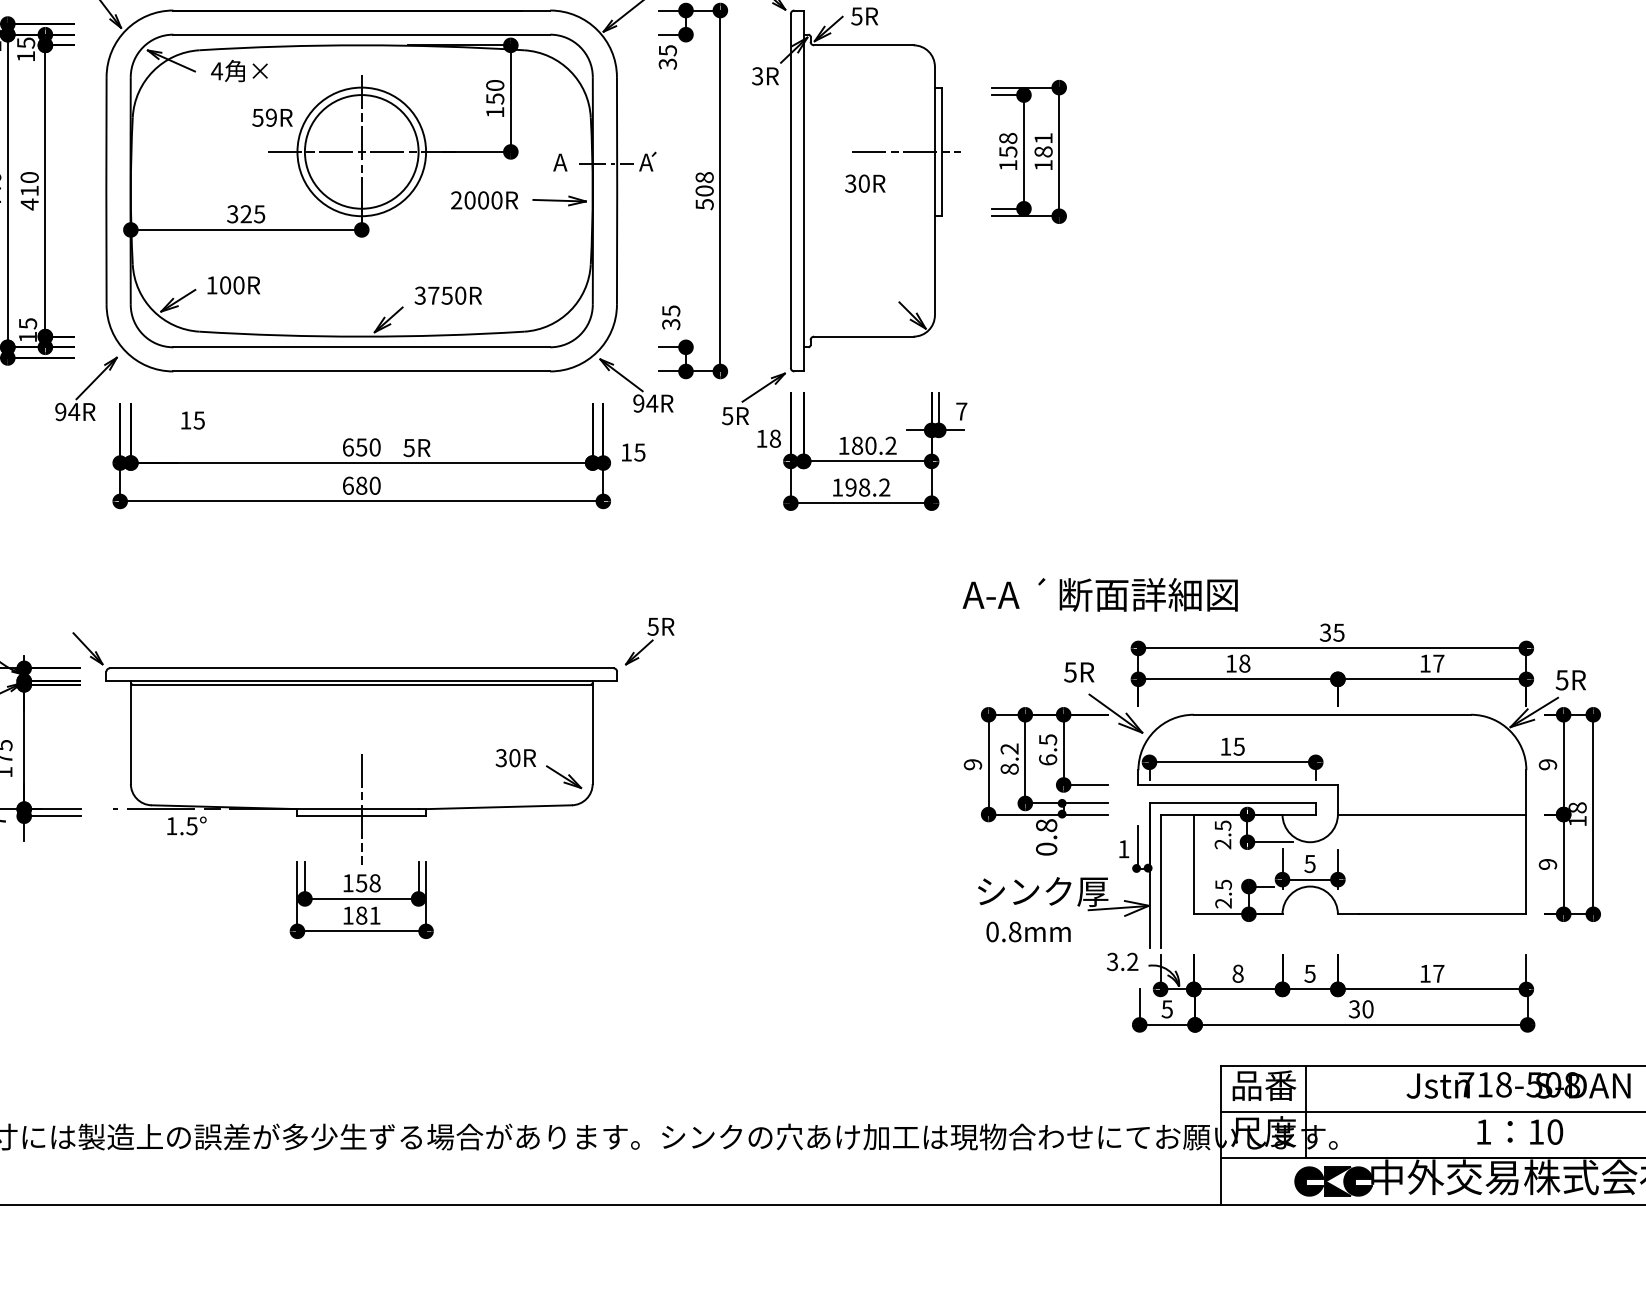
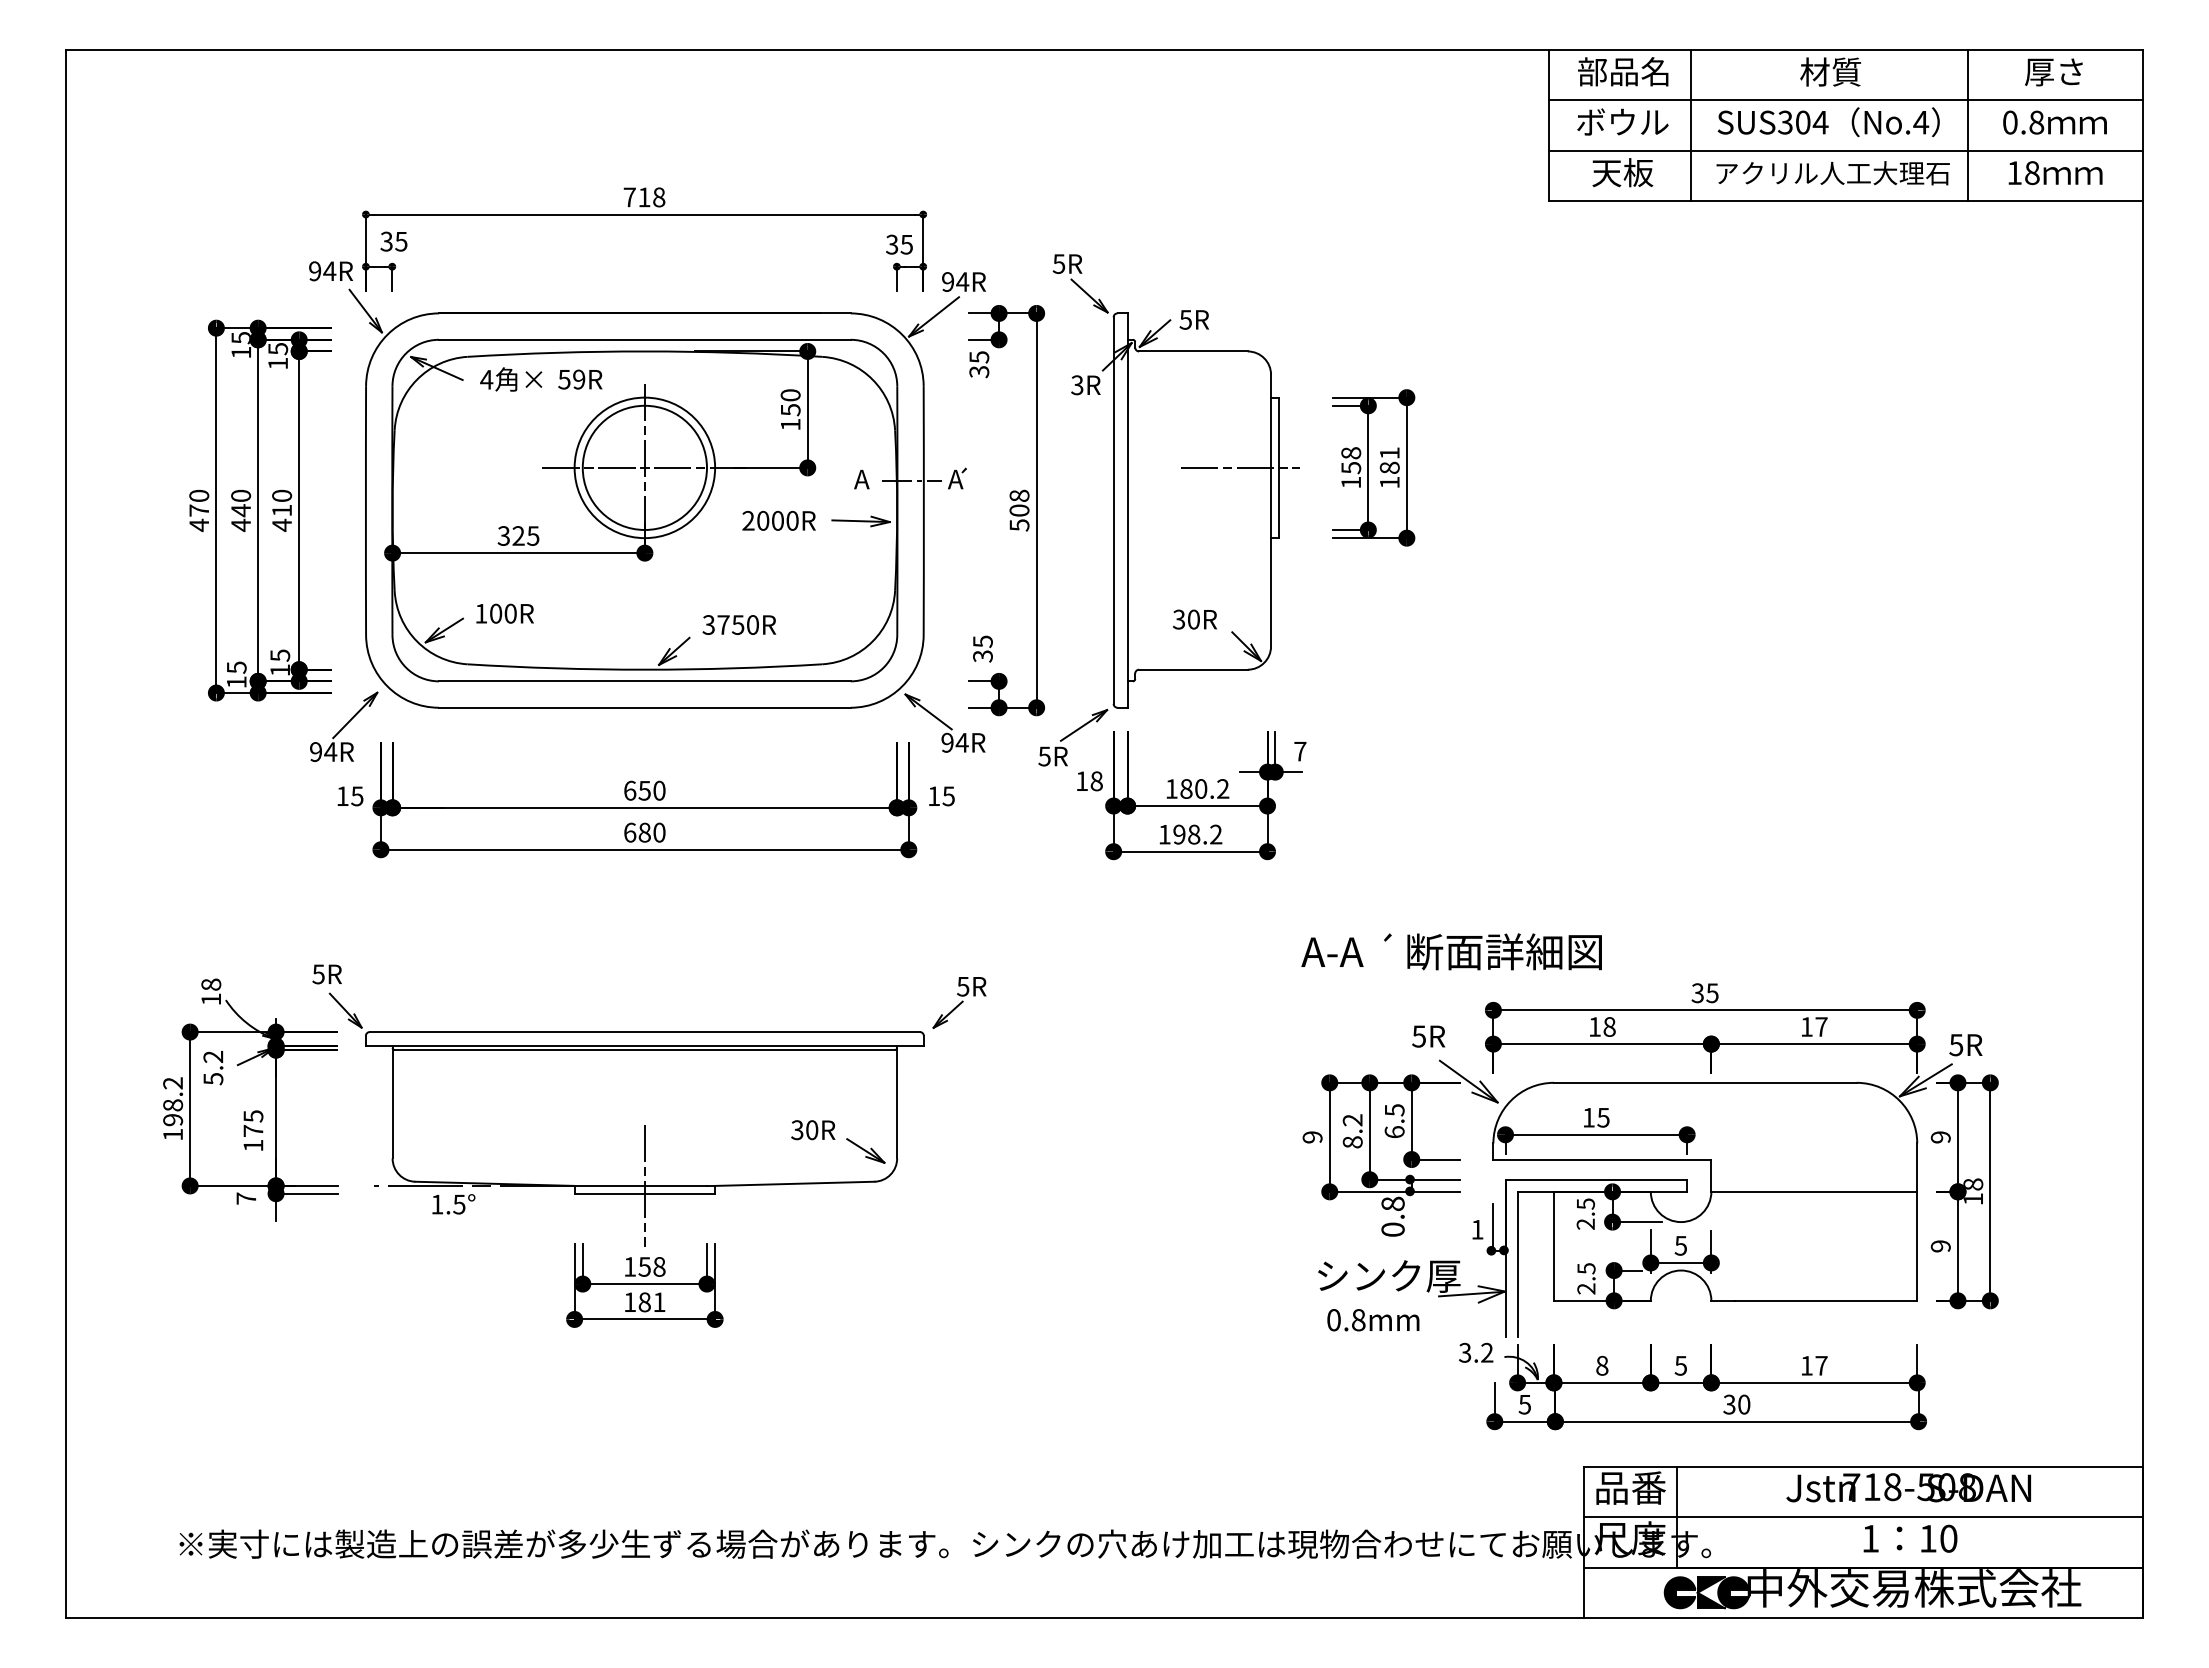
text: (272, 117) -> (580, 379), moved
text: (864, 183) -> (1194, 619), moved
text: (193, 420) -> (350, 796), moved
text: (416, 448) -> (326, 974), moved

